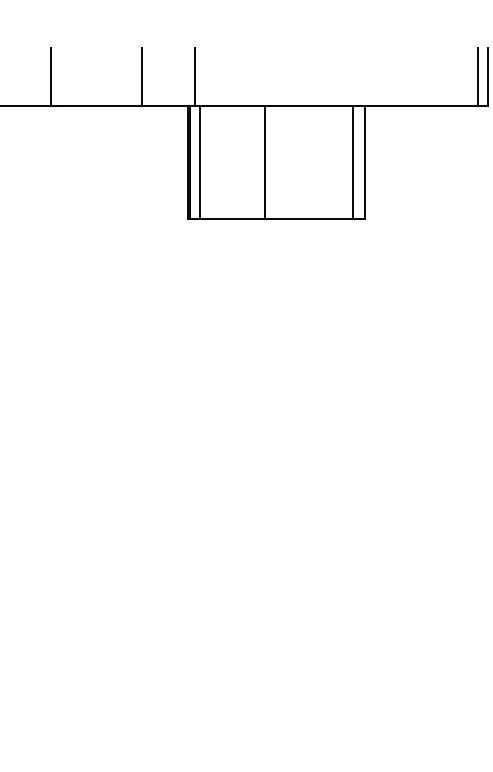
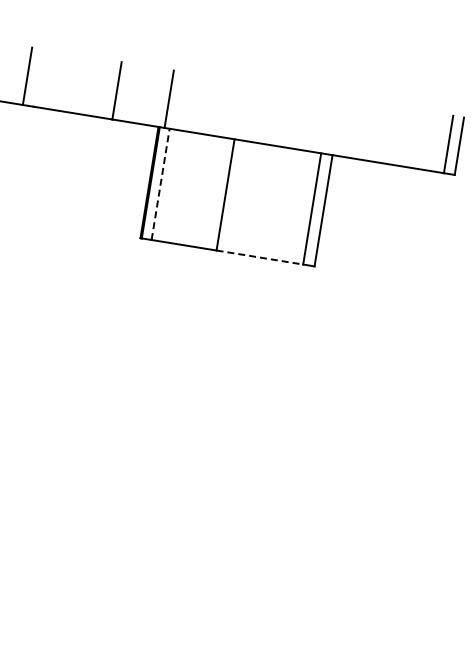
line: (199, 162) -> (160, 184), solid -> dashed
line: (309, 218) -> (260, 257), solid -> dashed

